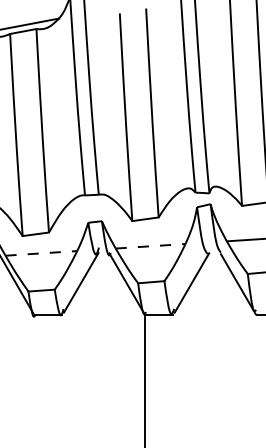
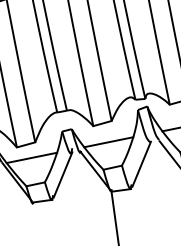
line: (150, 246) -> (108, 142), dashed -> solid
line: (41, 253) -> (31, 157), dashed -> solid

